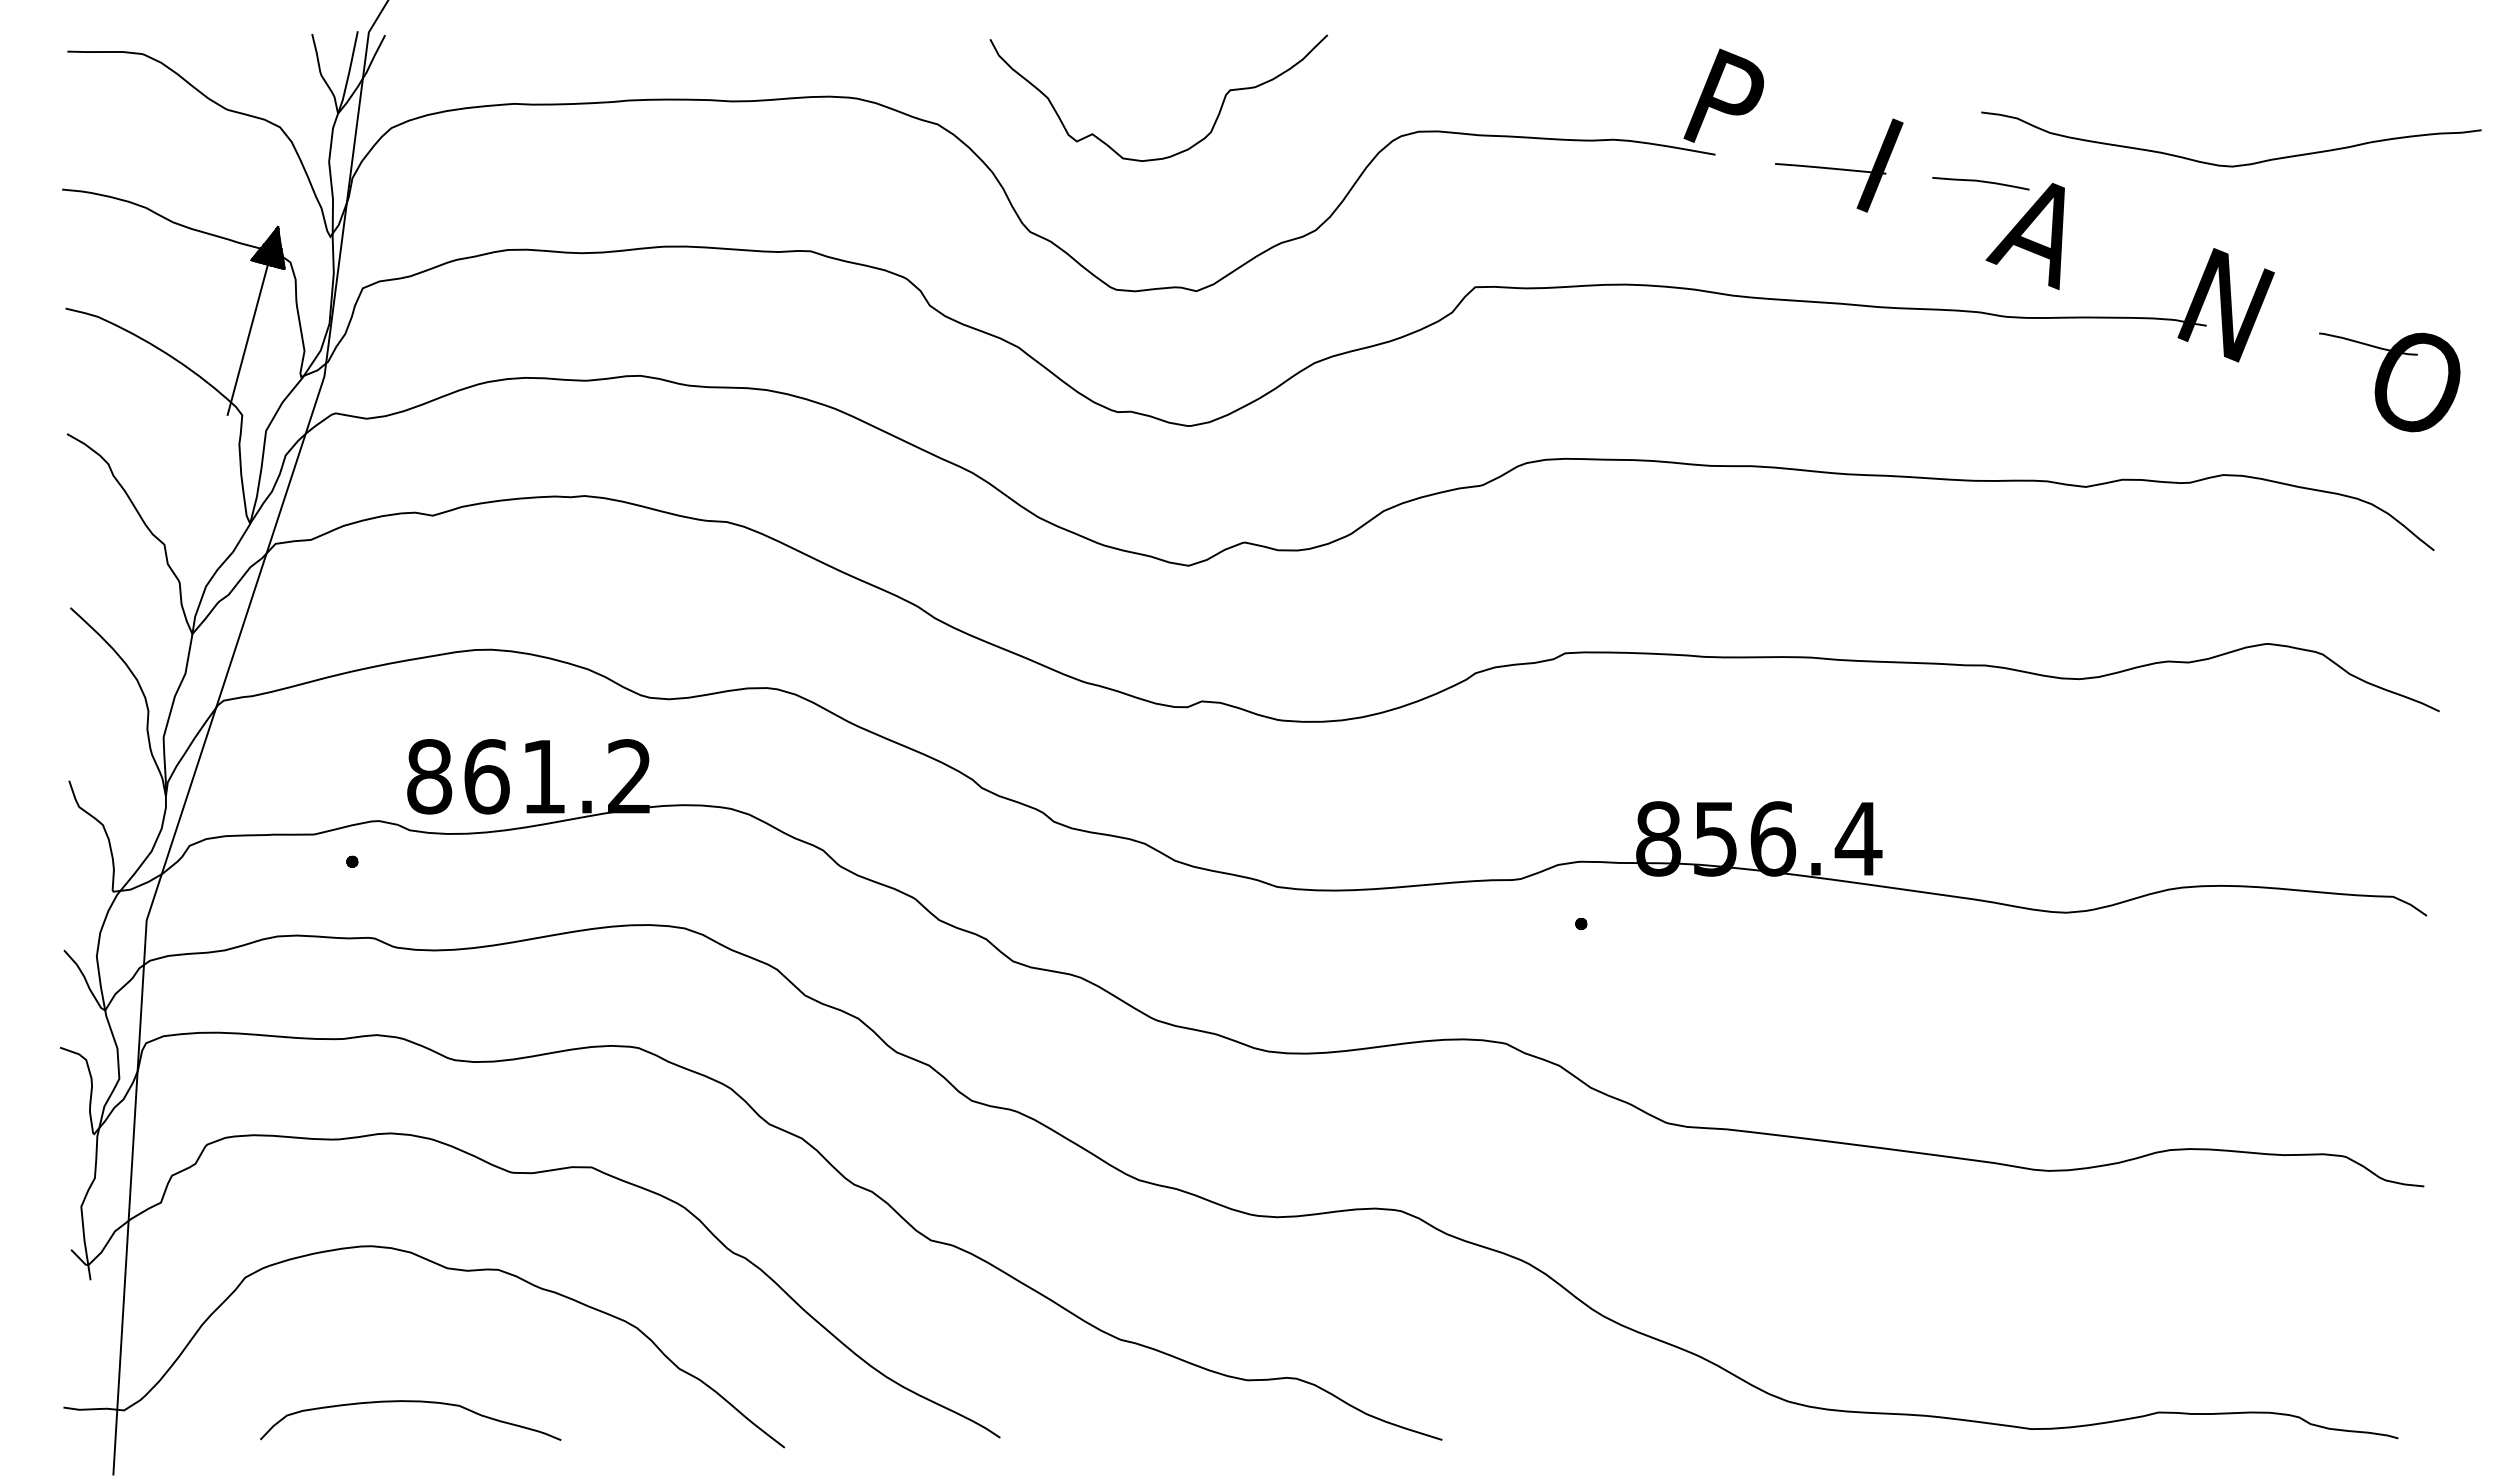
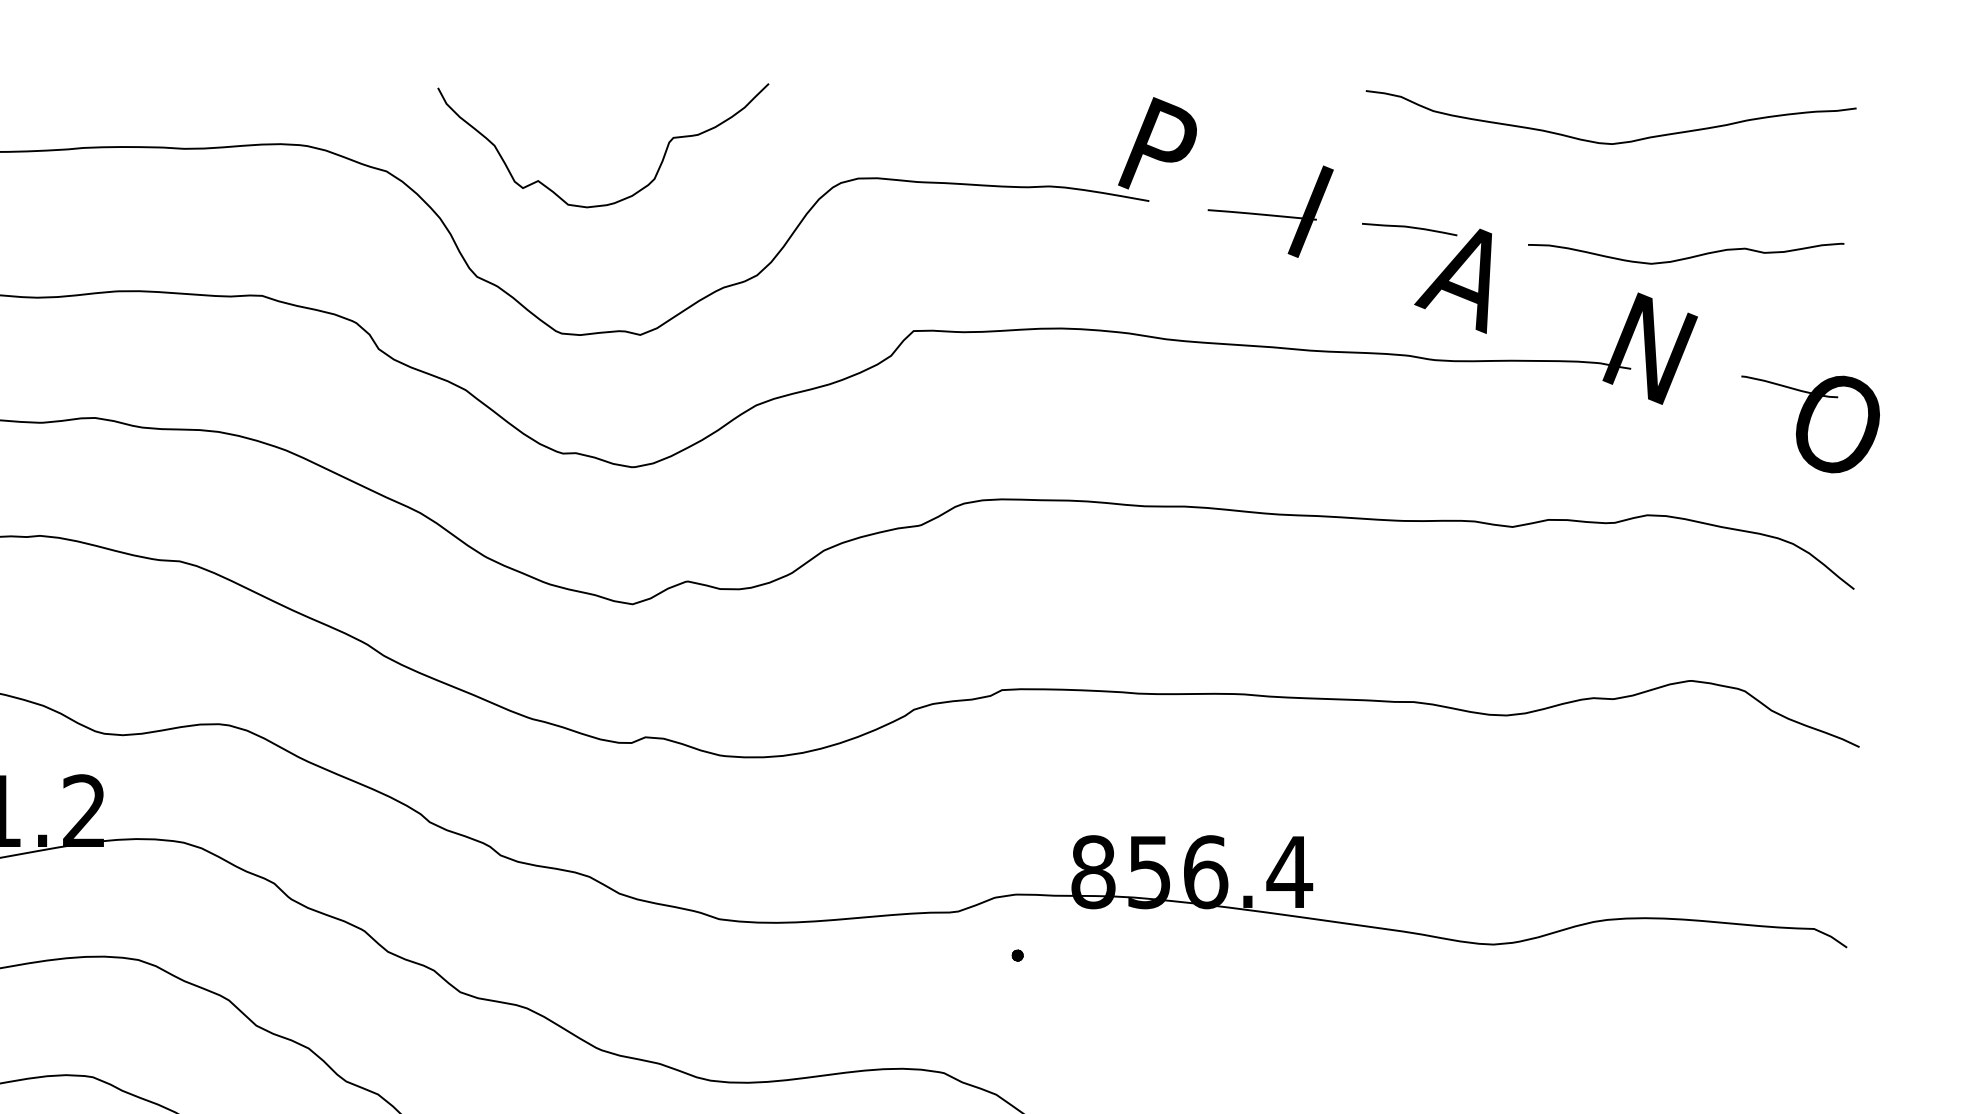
curve: (2238, 164) -> (1618, 142), moved
curve: (2262, 212) -> (1685, 257), added

